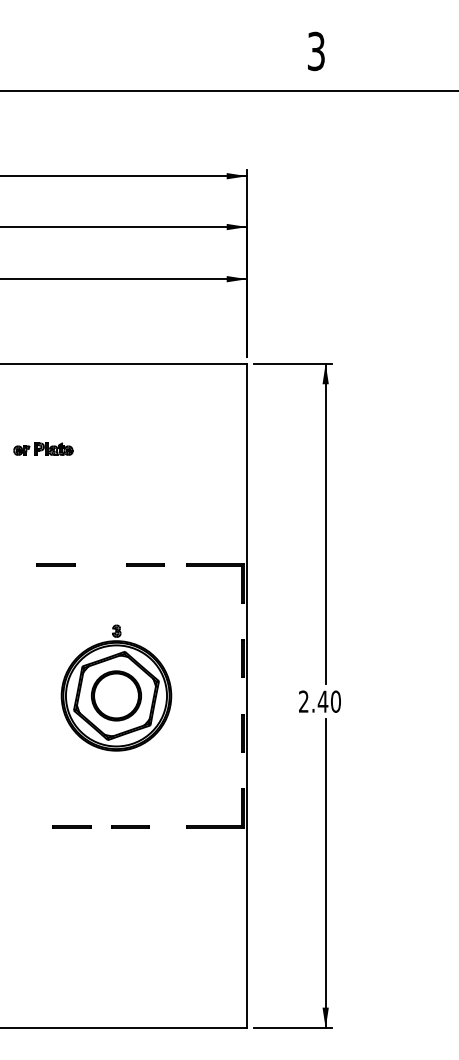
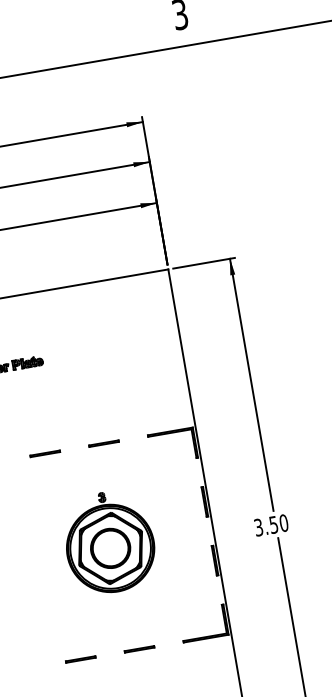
line: (145, 564) -> (103, 443), moved
text: (313, 701) -> (266, 526), 2.40 -> 3.50
line: (71, 826) -> (80, 659), moved

